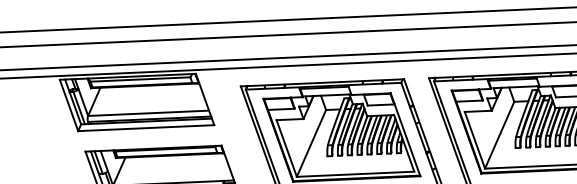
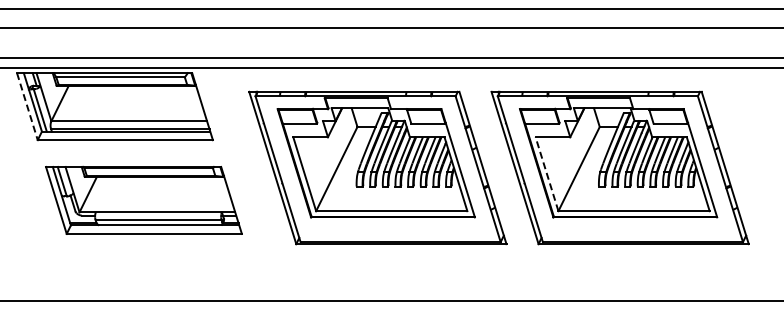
line: (69, 106) -> (27, 107), solid -> dashed
line: (475, 140) -> (547, 174), solid -> dashed

